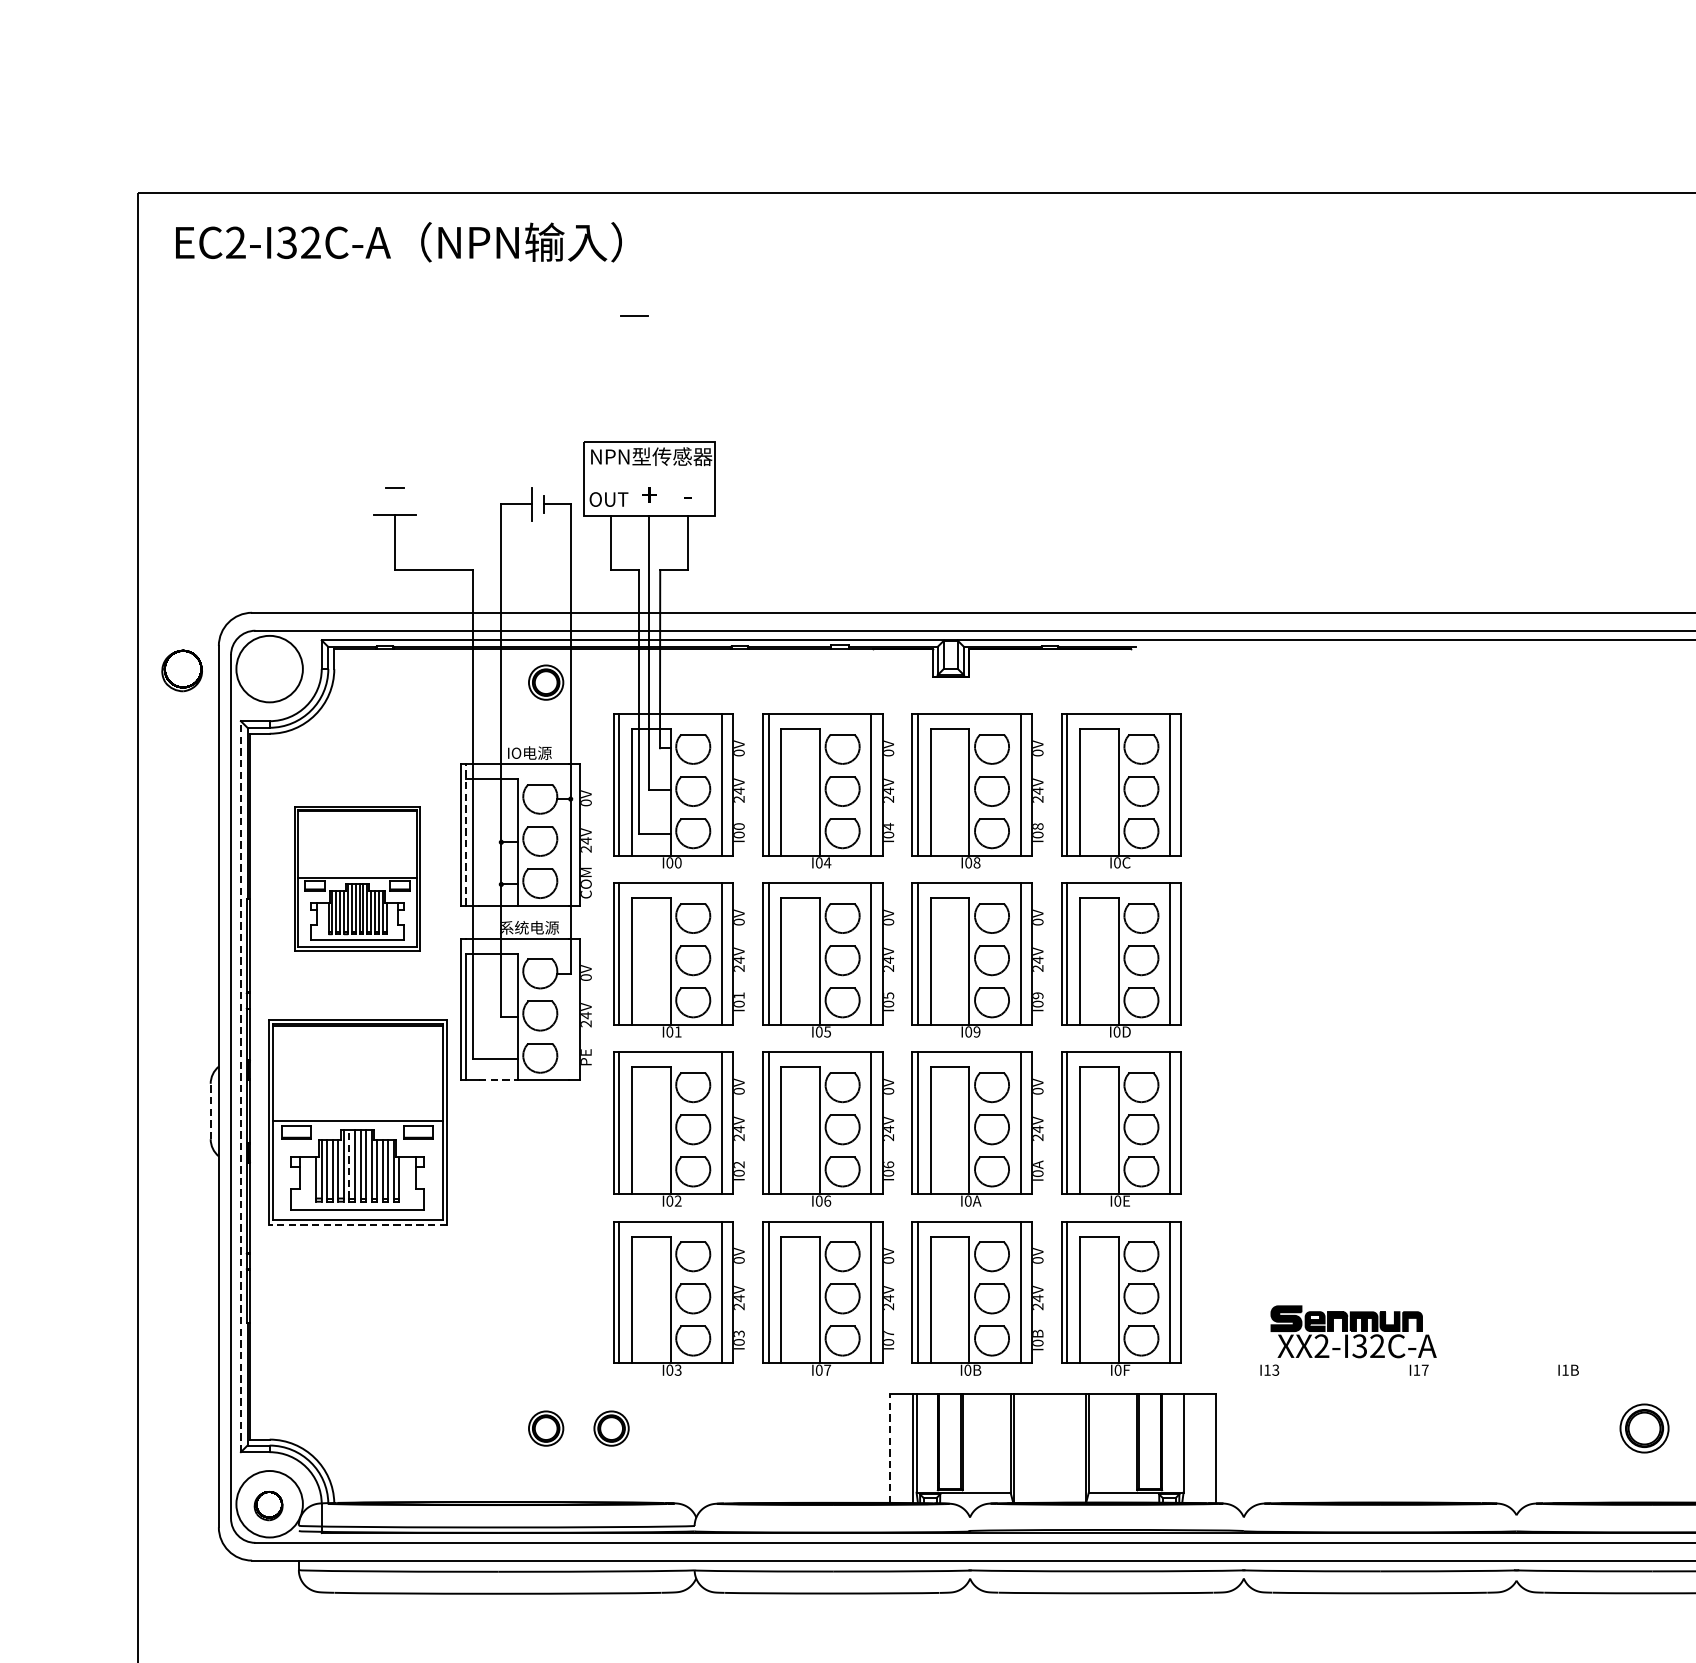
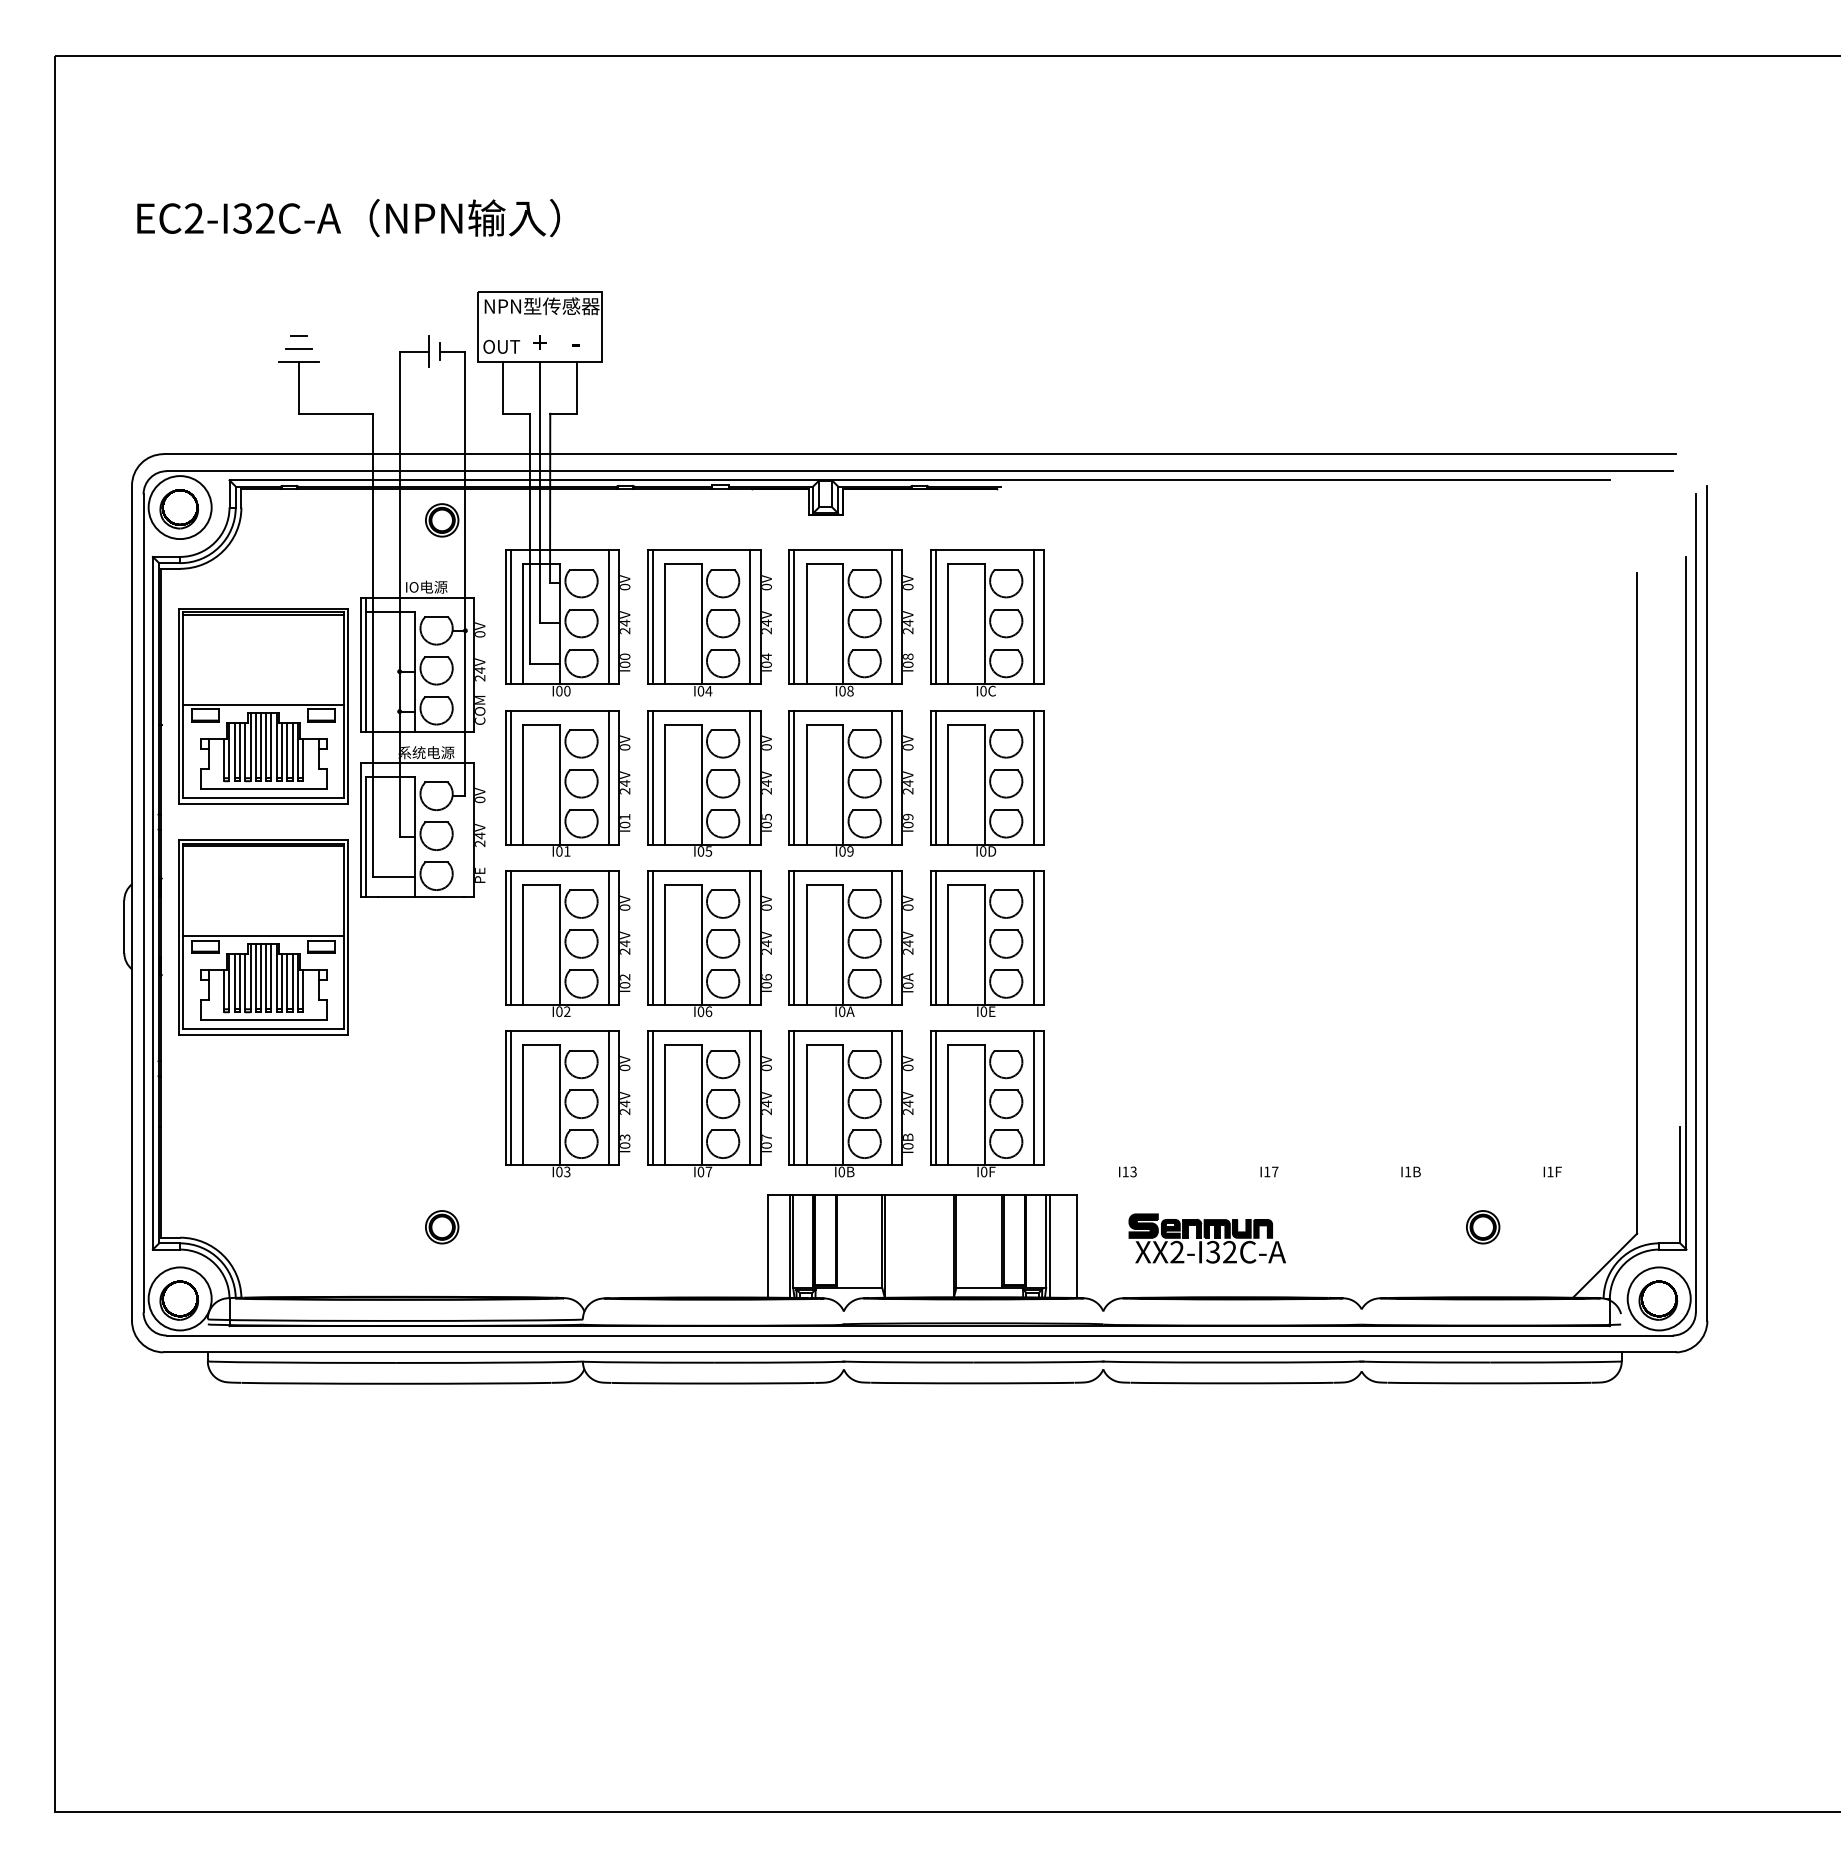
text: (398, 242) -> (348, 218), moved
line: (634, 315) -> (298, 348), moved
part: (181, 671) -> (178, 509), moved
line: (466, 834) -> (366, 664), dashed -> solid
part: (357, 879) -> (263, 706), size x1.43
line: (499, 1080) -> (397, 897), dashed -> solid
line: (240, 1085) -> (152, 902), dashed -> solid
line: (210, 1111) -> (124, 926), dashed -> solid
line: (349, 1163) -> (255, 976), dashed -> solid
line: (357, 1225) -> (263, 1034), dashed -> solid
part: (1352, 1331) -> (1206, 1238), moved
part: (611, 1428) -> (504, 1227), removed
part: (1645, 1428) -> (1483, 1227), size x0.71
line: (1187, 1447) -> (1049, 1245), added
line: (889, 1448) -> (767, 1246), dashed -> solid
part: (267, 1505) -> (178, 1300), size x1.43

